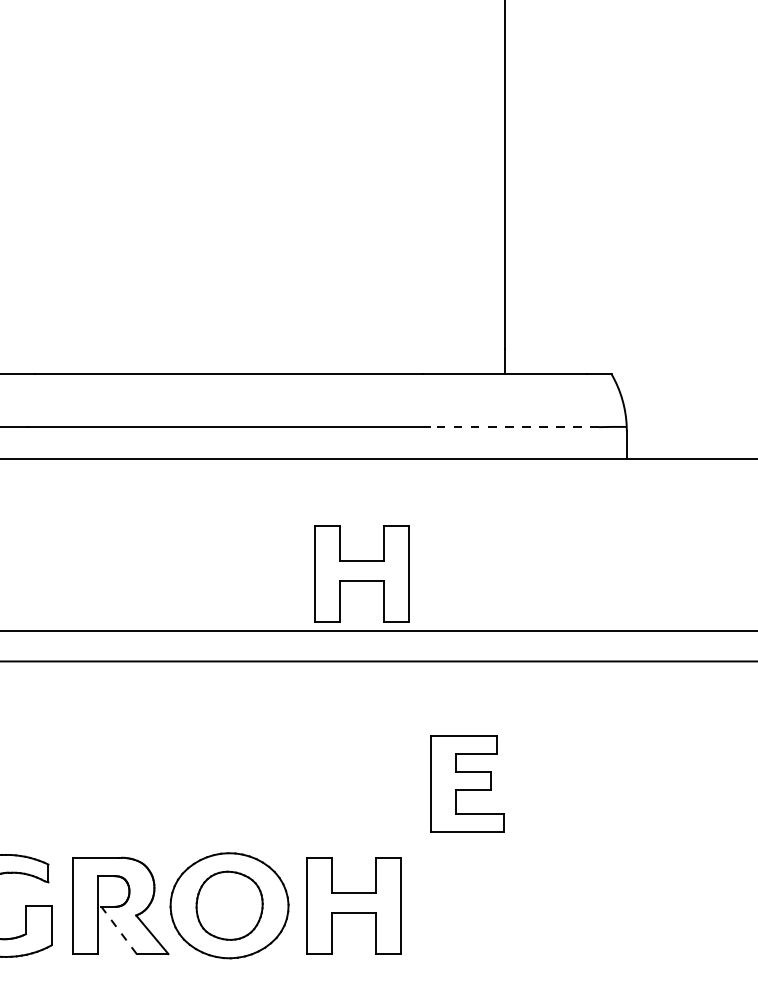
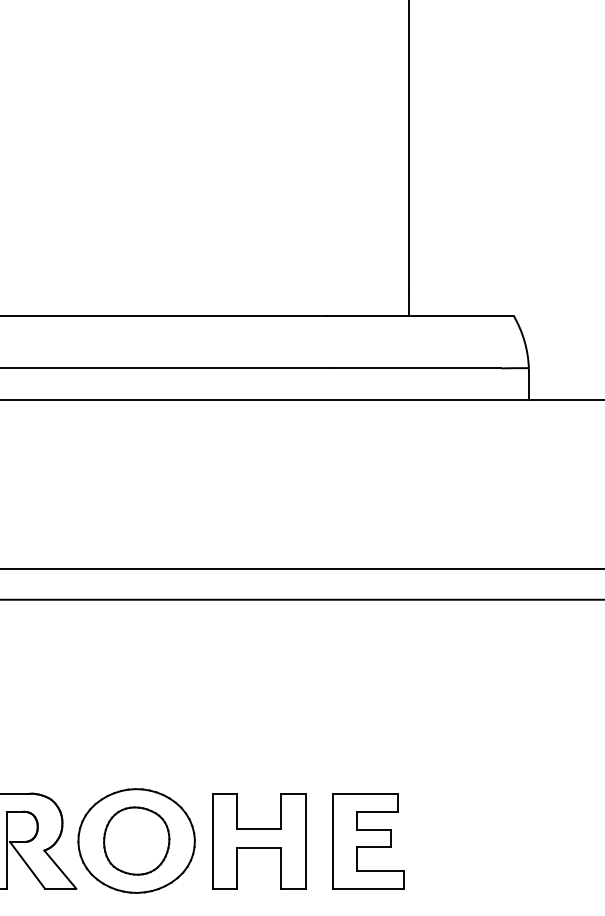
line: (514, 427) -> (418, 368), dashed -> solid
part: (361, 573) -> (266, 512), removed
part: (467, 783) -> (368, 840), moved
line: (119, 930) -> (27, 865), dashed -> solid

